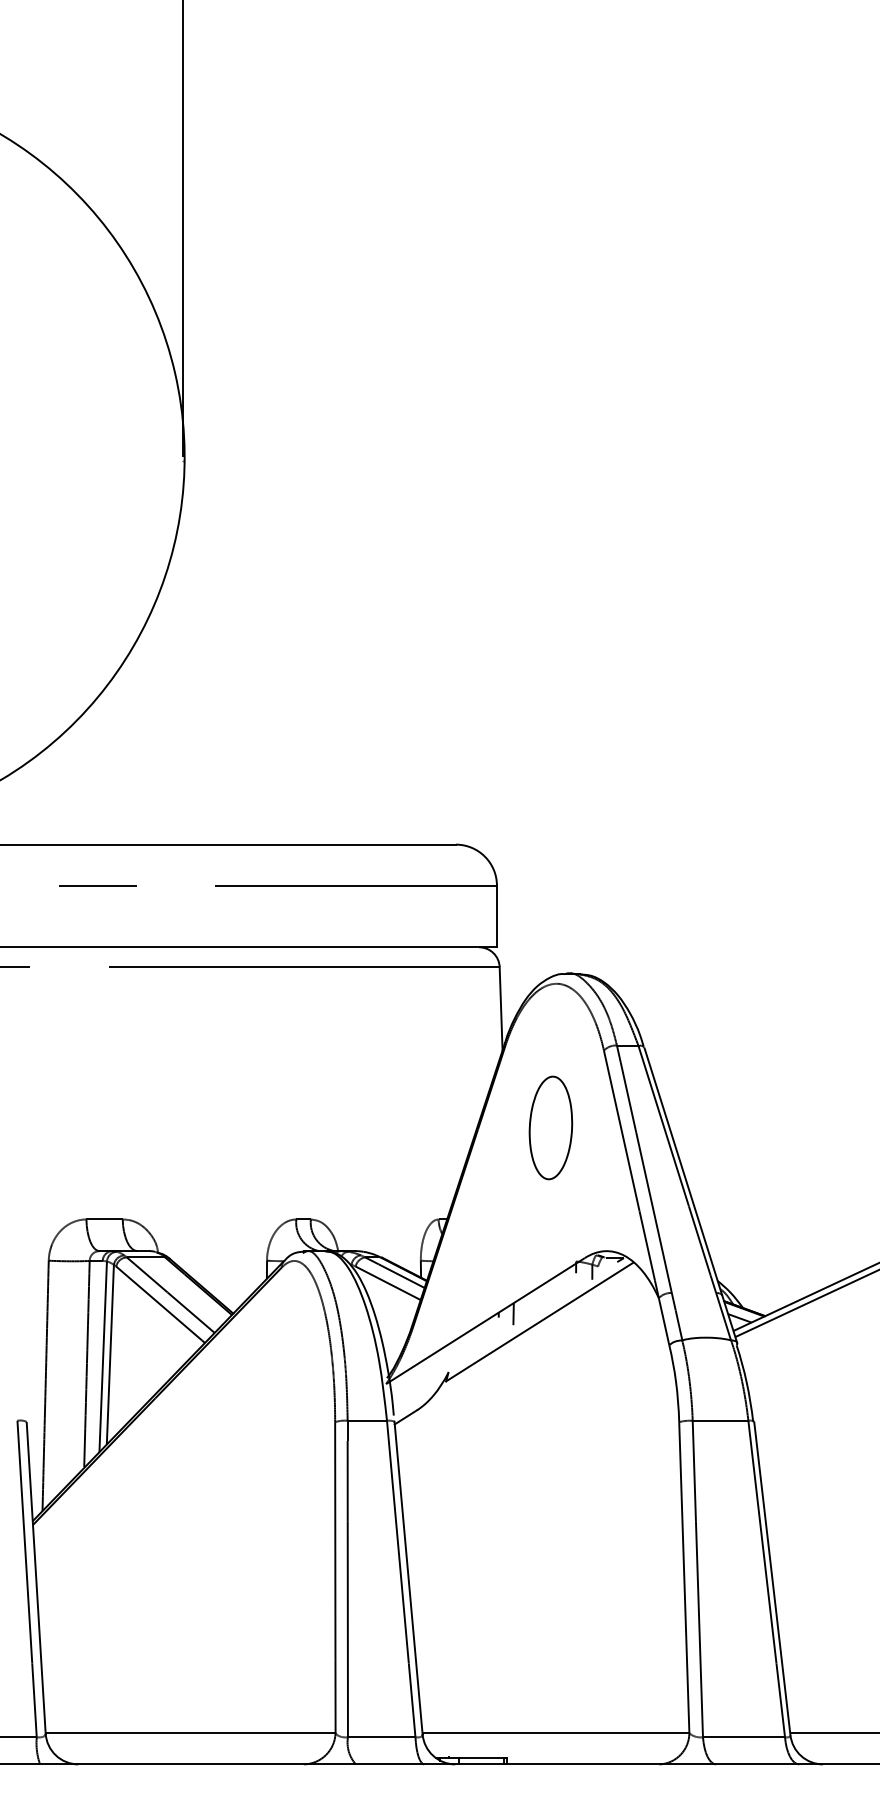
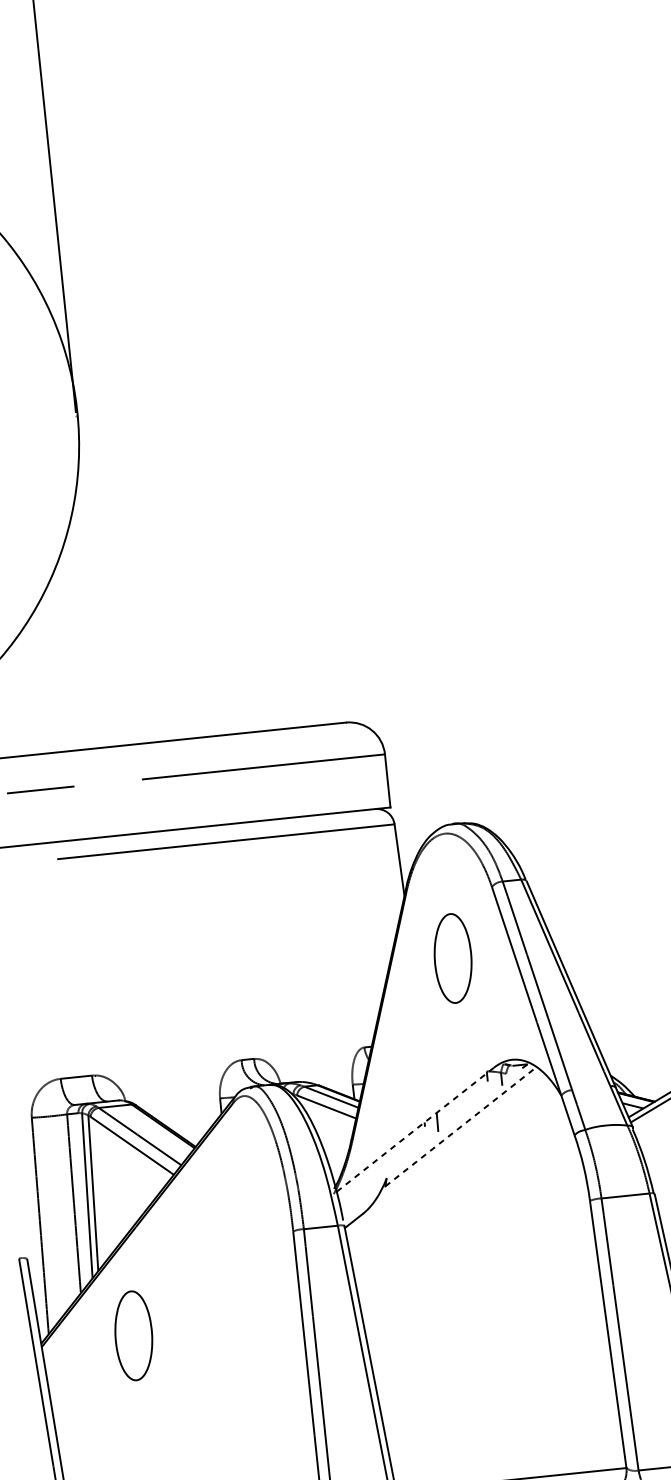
line: (484, 1321) -> (413, 1131), solid -> dashed
line: (539, 1322) -> (460, 1127), solid -> dashed
part: (139, 1522) -> (133, 1335), added

